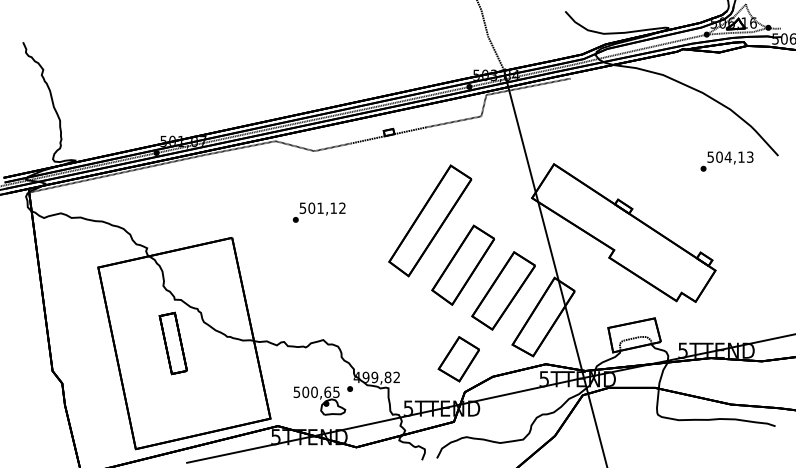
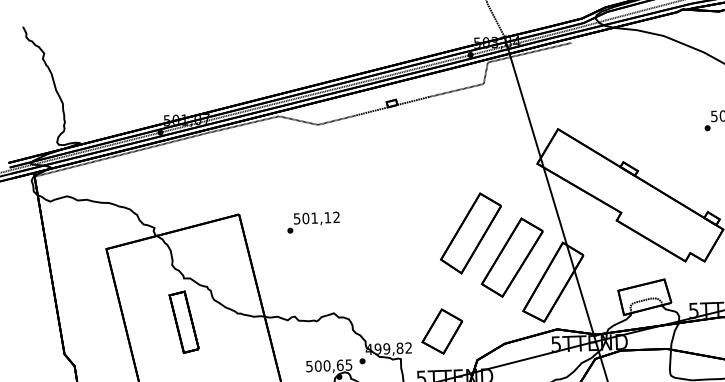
text: (318, 212) -> (312, 222), moved
part: (430, 220) -> (436, 189), removed
part: (458, 359) -> (441, 331), moved

